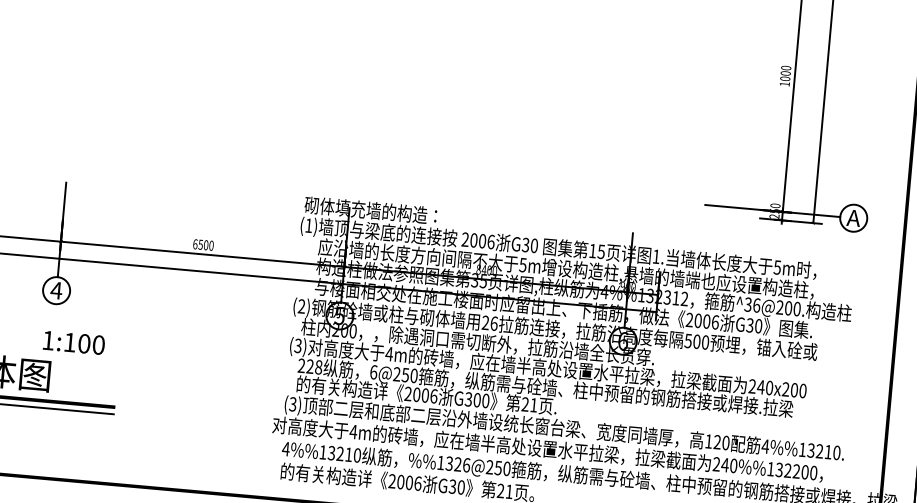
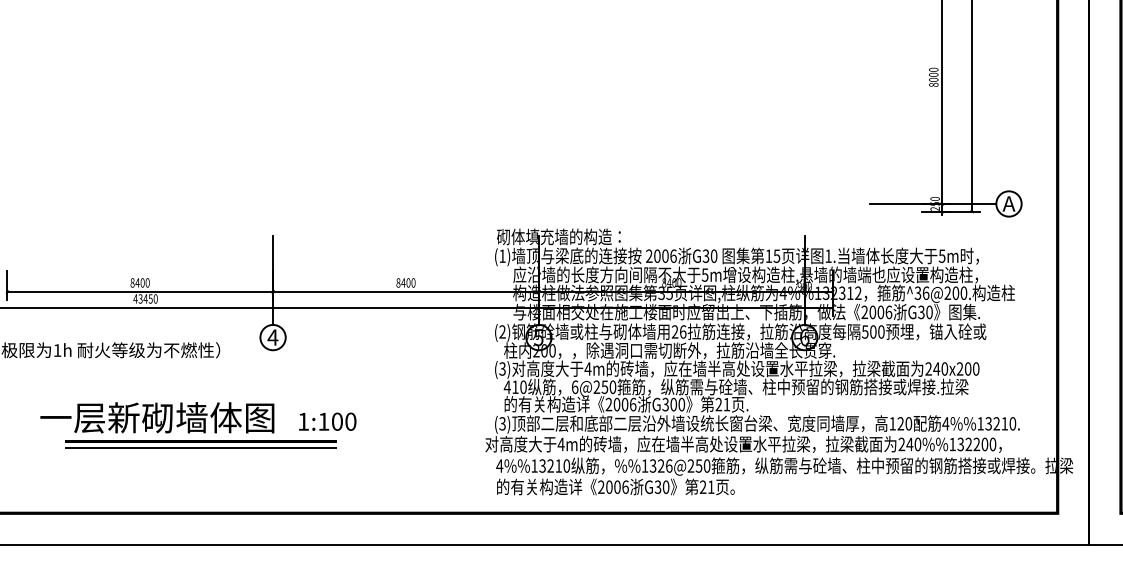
text: (784, 83) -> (933, 84), 1000 -> 8000
text: (197, 244) -> (400, 282), 6500 -> 8400
text: (73, 342) -> (327, 421), moved
text: (309, 365) -> (514, 386), 228 -> 410

